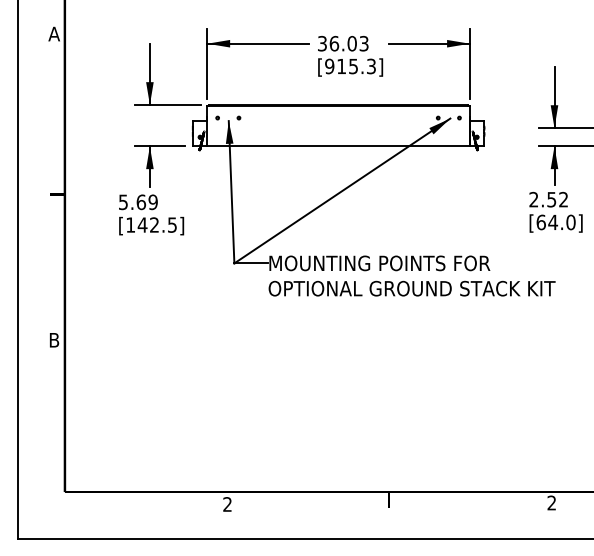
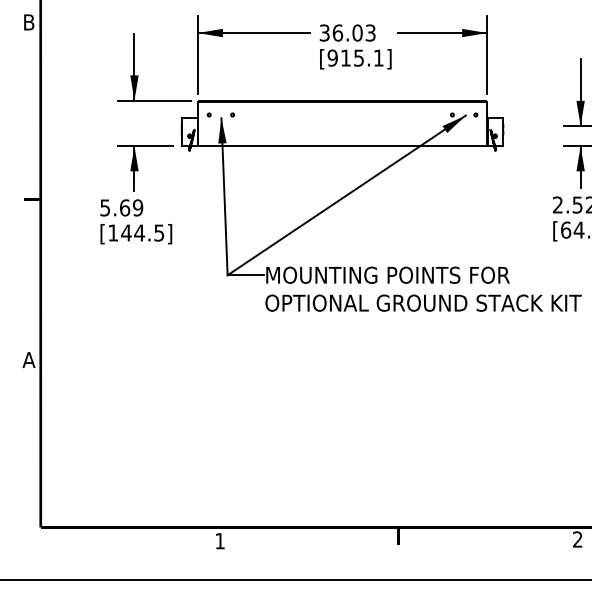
text: (53, 33) -> (28, 21), A -> B
text: (371, 66) -> (378, 58), [915.3] -> [915.1]
text: (154, 224) -> (139, 232), [142.5] -> [144.5]
text: (54, 340) -> (29, 360), B -> A
text: (227, 504) -> (220, 541), 2 -> 1

